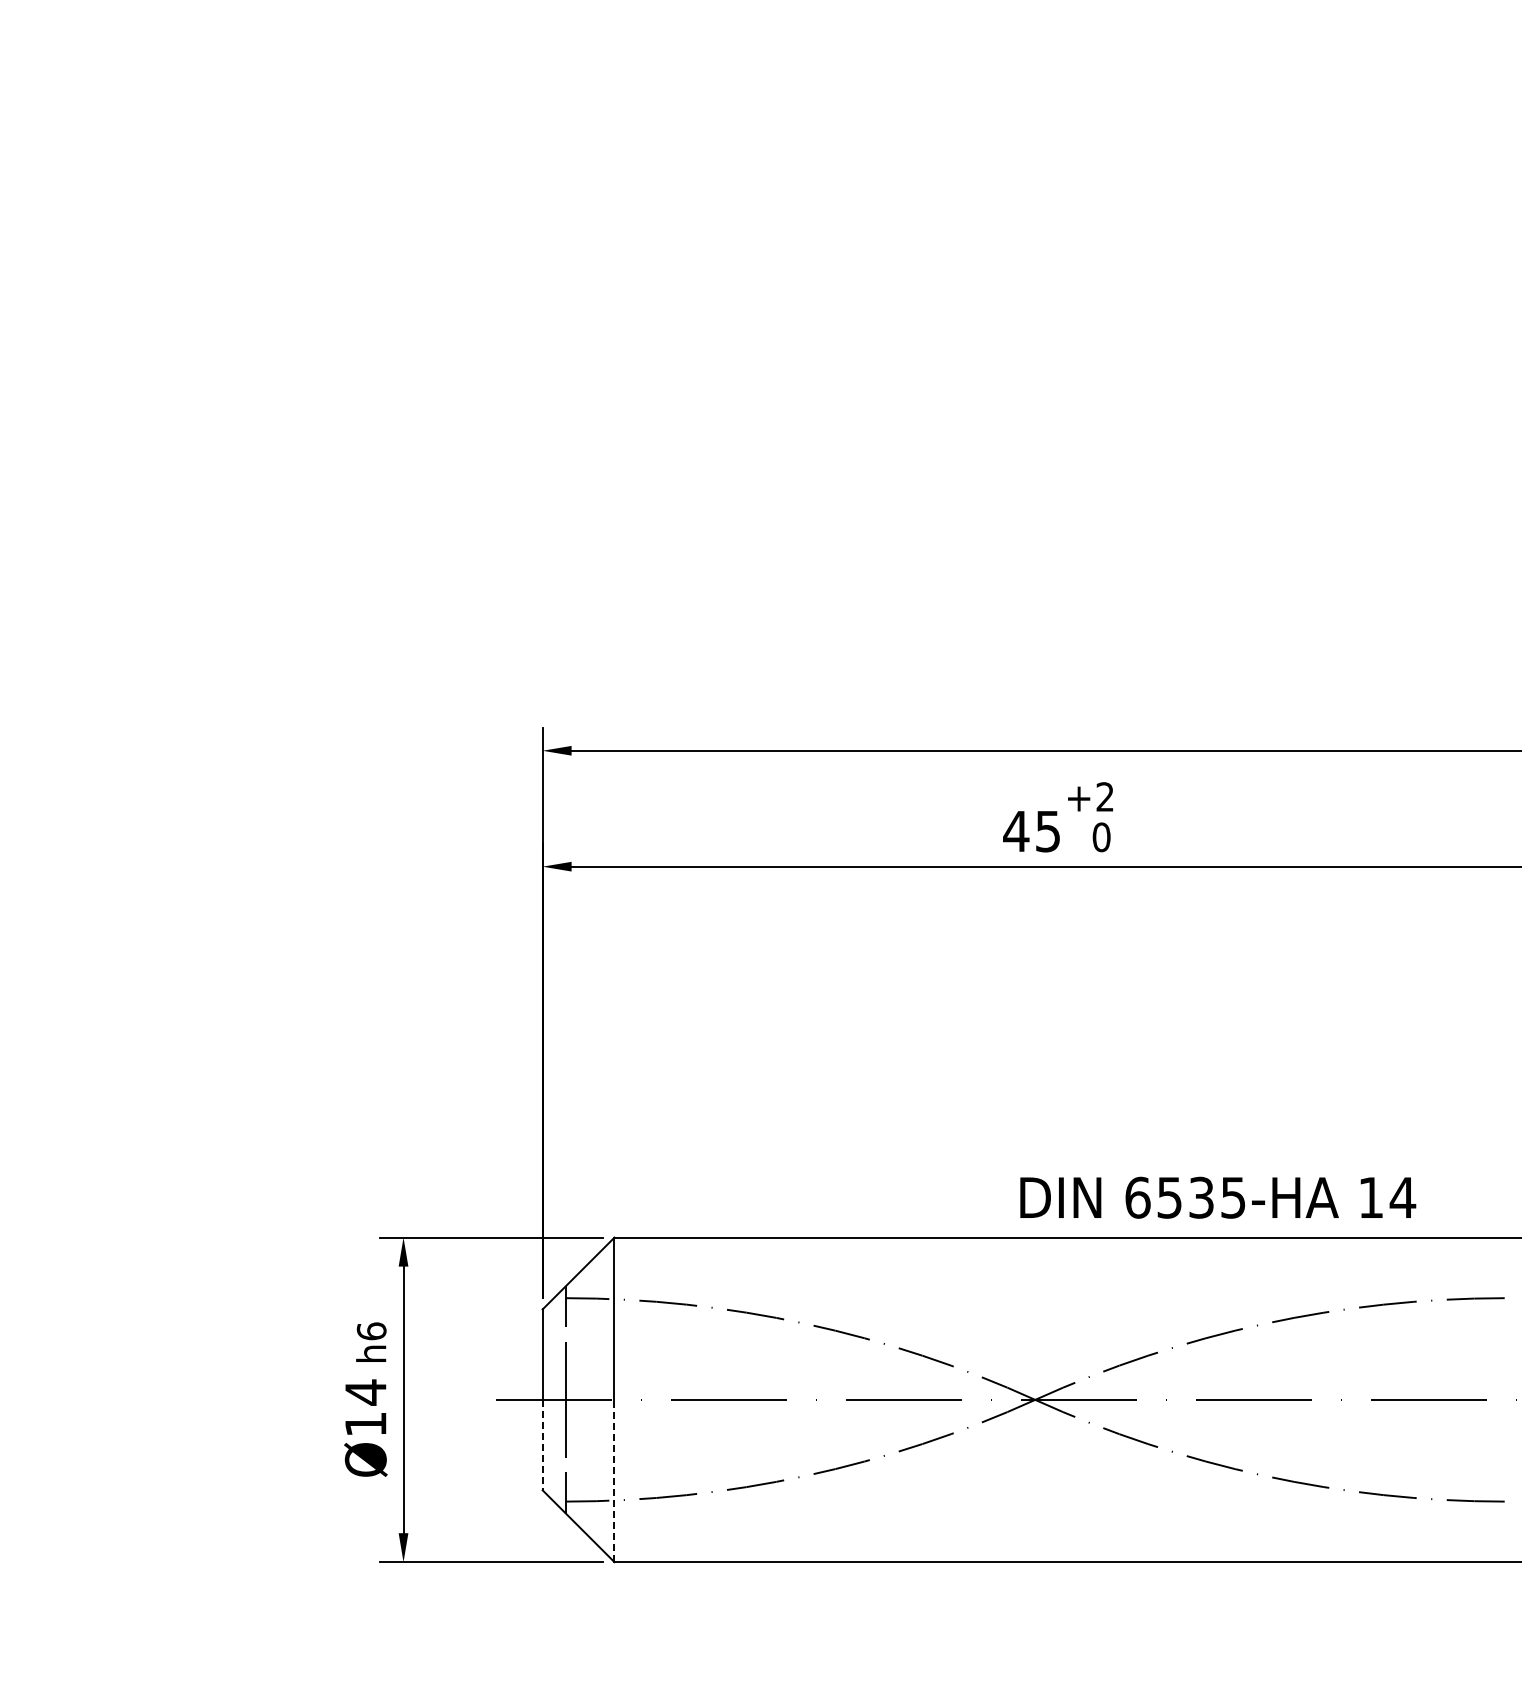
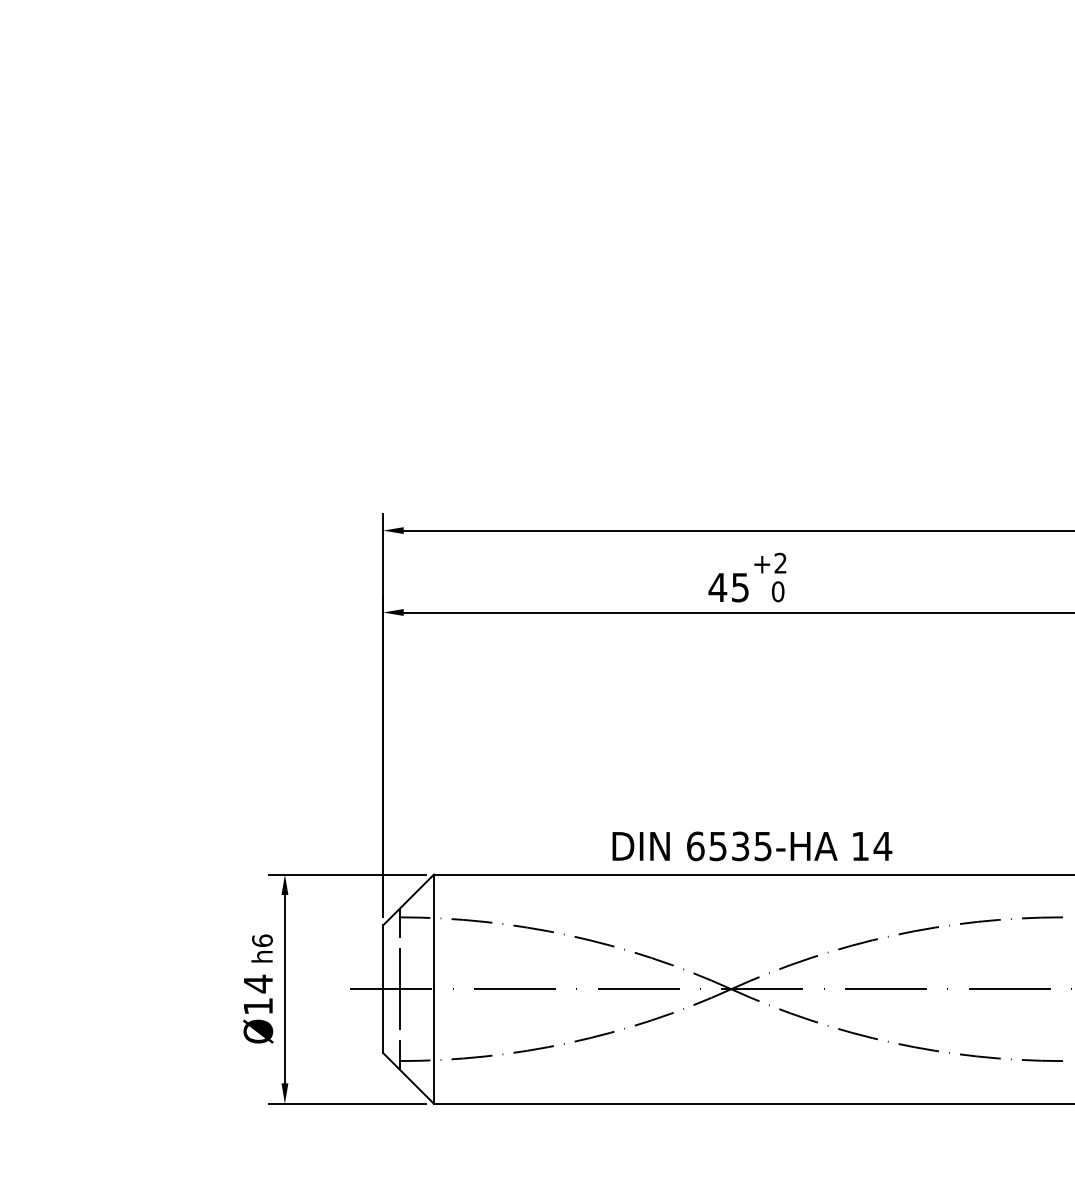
text: (1218, 1197) -> (752, 846), moved
line: (542, 1445) -> (383, 1021), dashed -> solid
line: (614, 1480) -> (433, 1046), dashed -> solid

